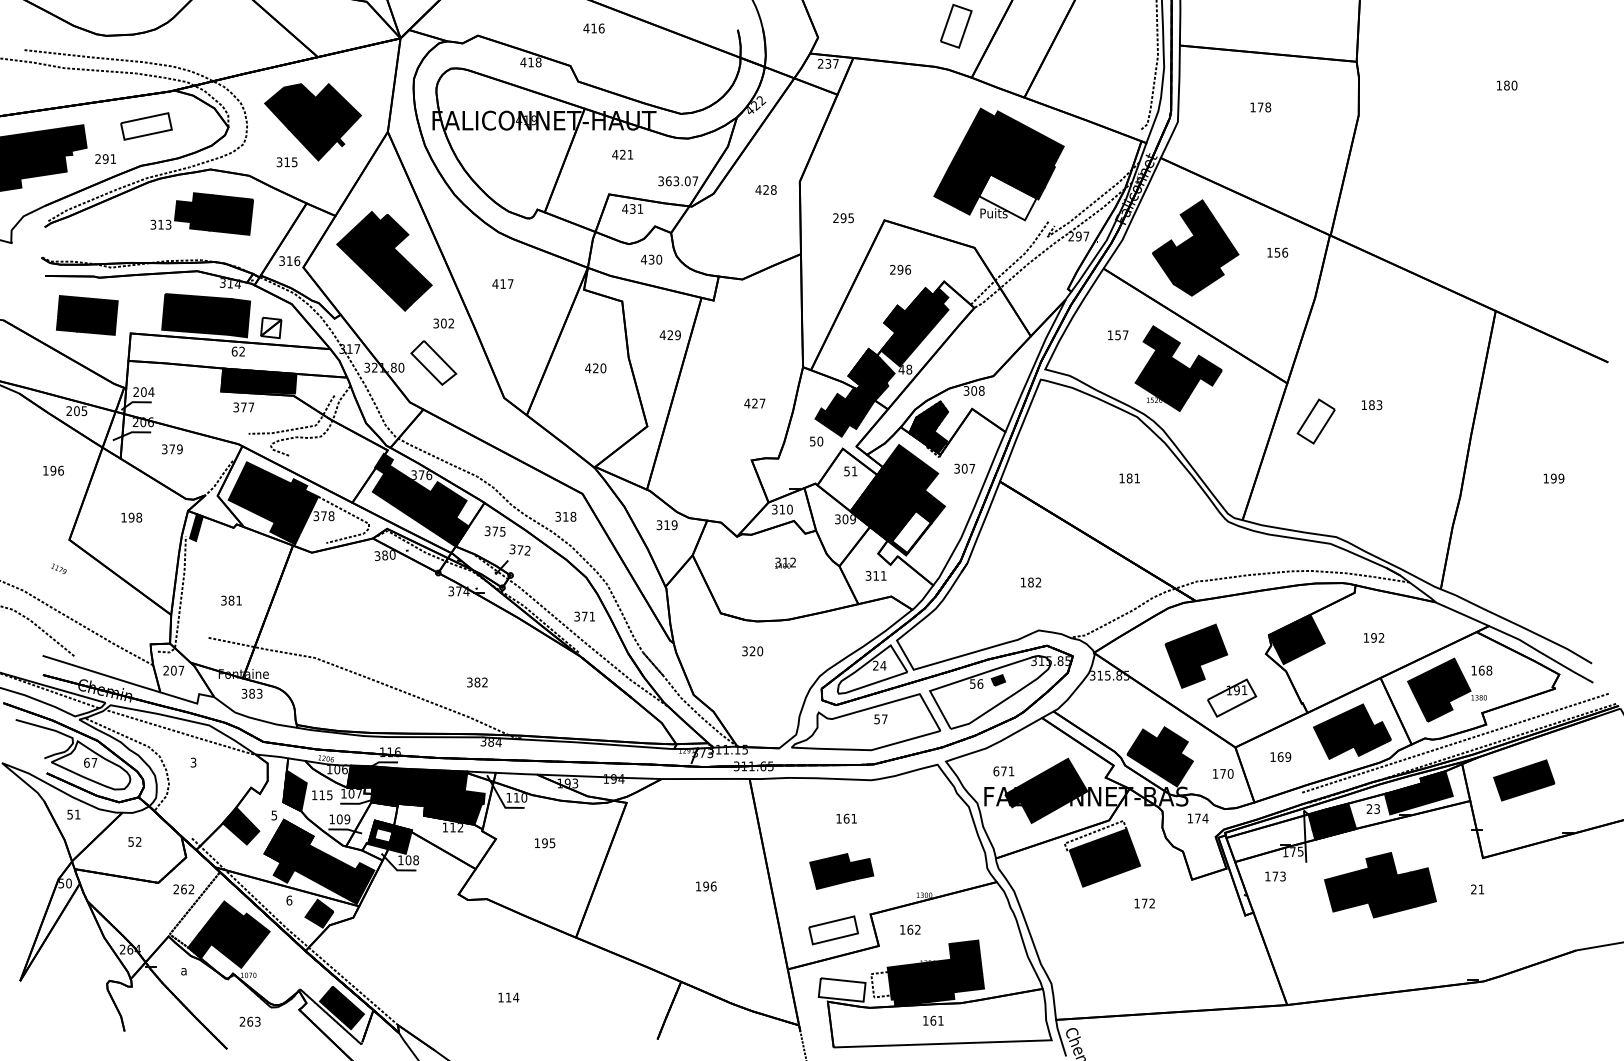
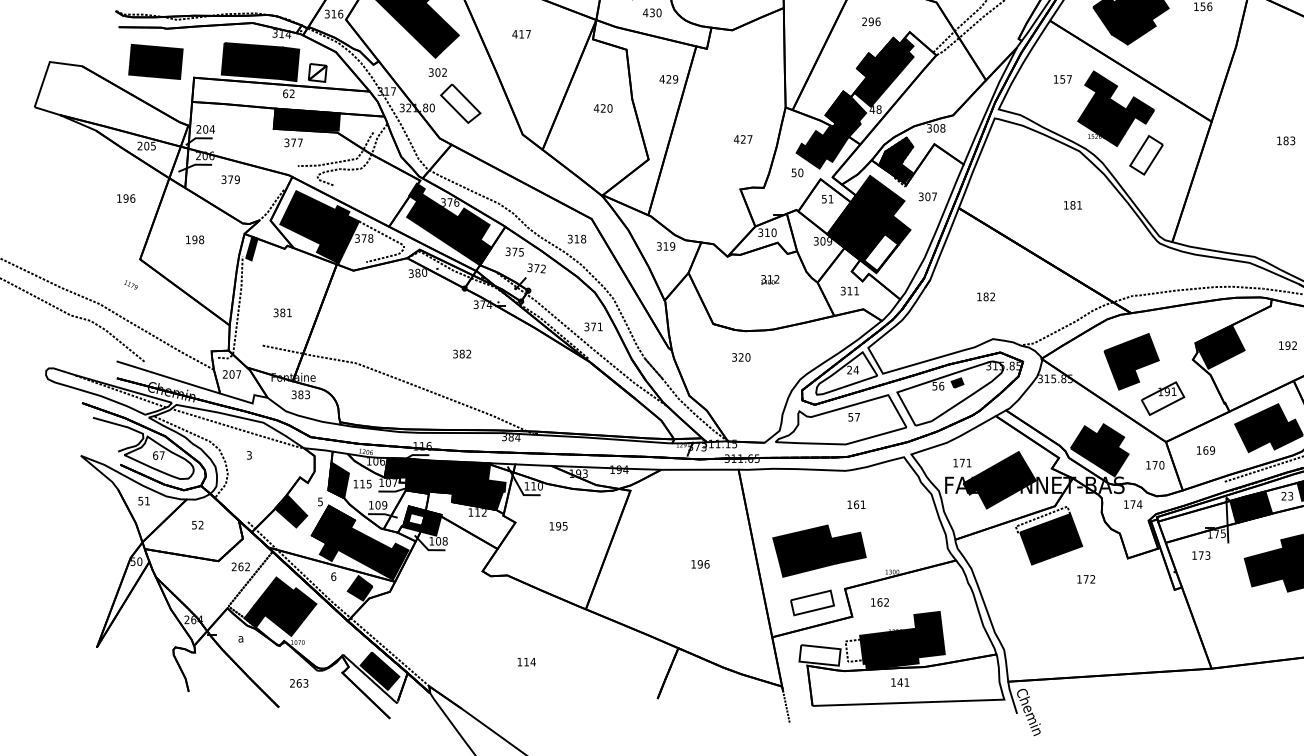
text: (443, 323) -> (437, 72), moved
part: (1315, 421) -> (1145, 155), moved
text: (477, 682) -> (462, 354), moved
text: (996, 771) -> (955, 463), 671 -> 171
text: (846, 818) -> (856, 504), moved
part: (841, 871) -> (819, 551), size x1.67
text: (933, 1020) -> (900, 682), 161 -> 141

